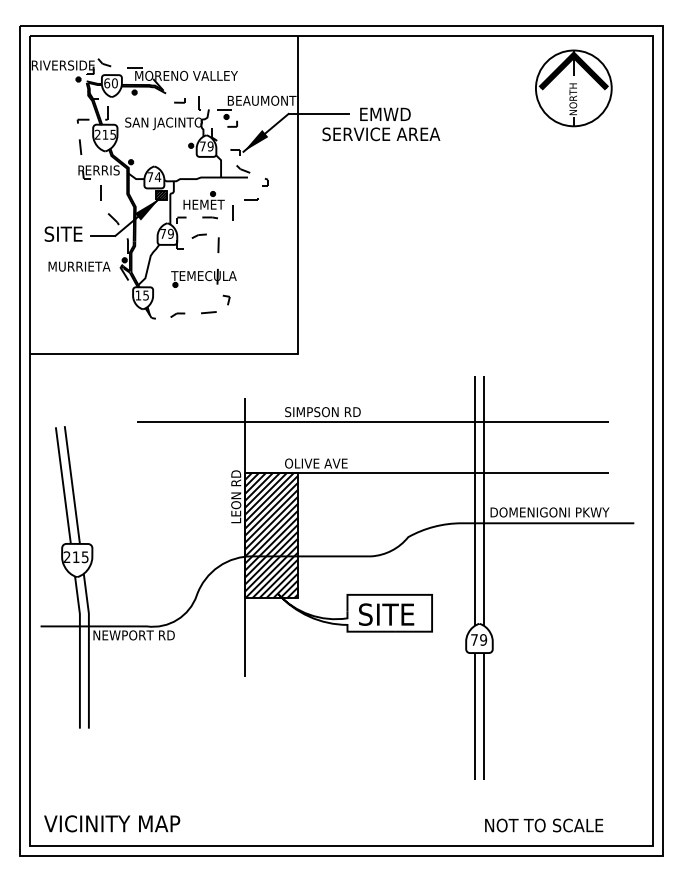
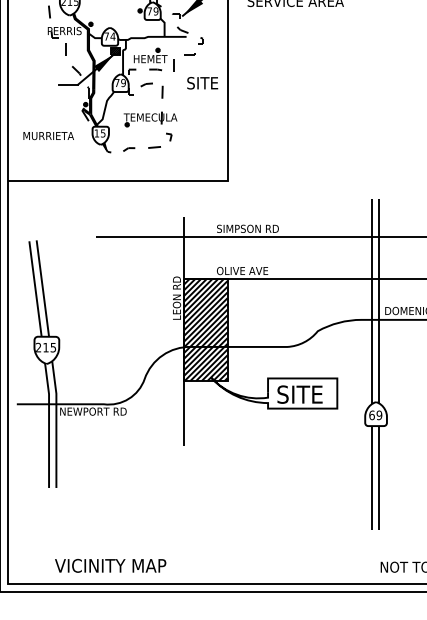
text: (63, 233) -> (202, 82), moved
text: (79, 266) -> (48, 135), moved
text: (474, 639) -> (372, 414), 79 -> 69
text: (112, 823) -> (110, 565), moved

